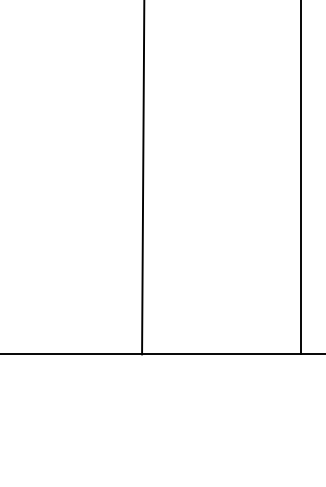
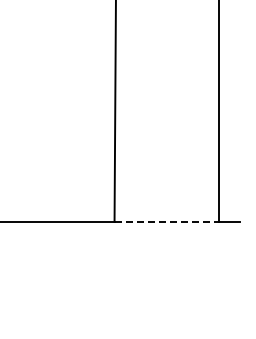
line: (222, 355) -> (167, 222), solid -> dashed

